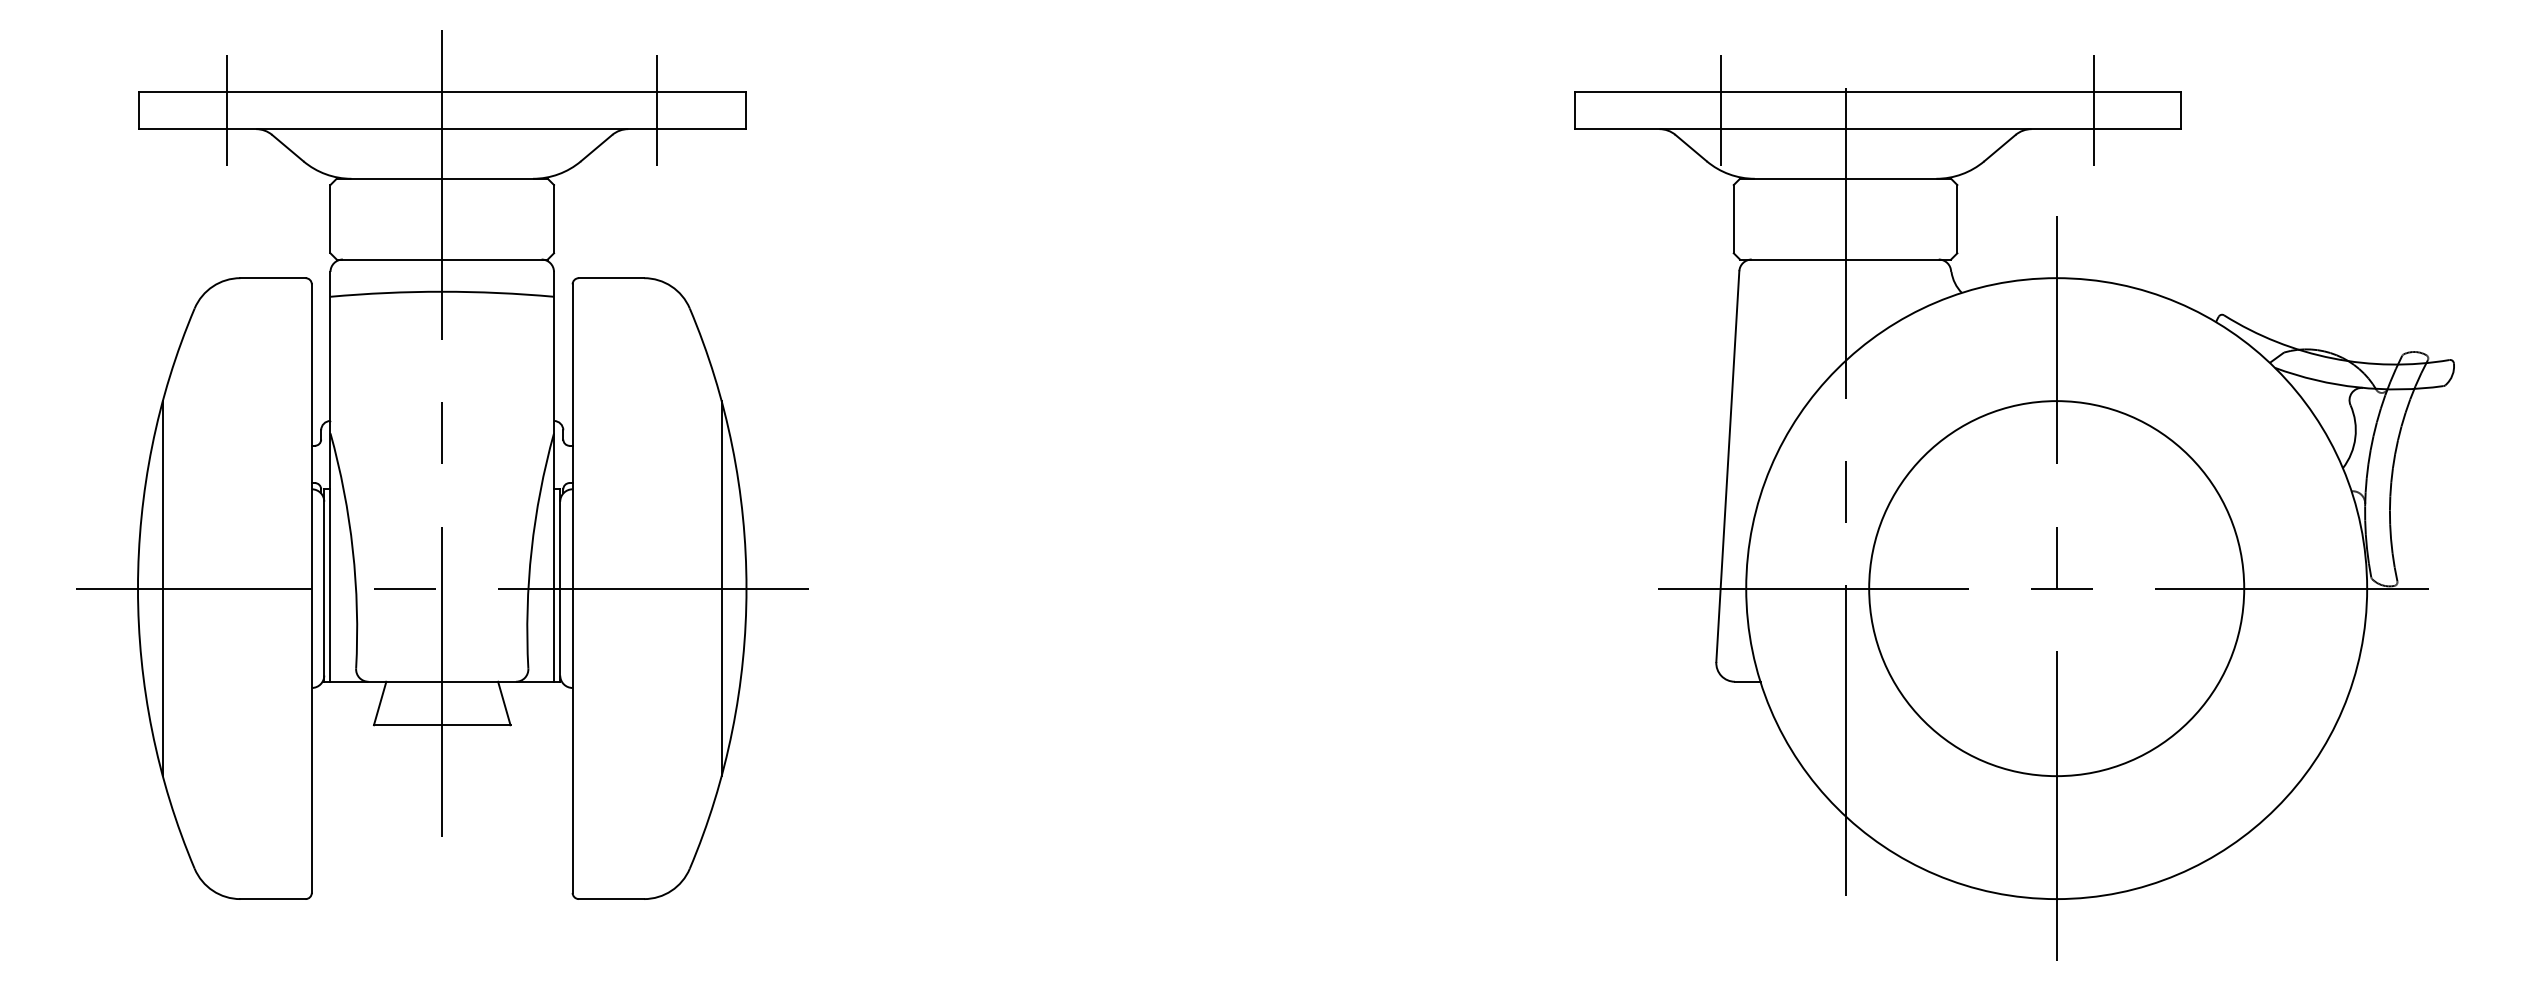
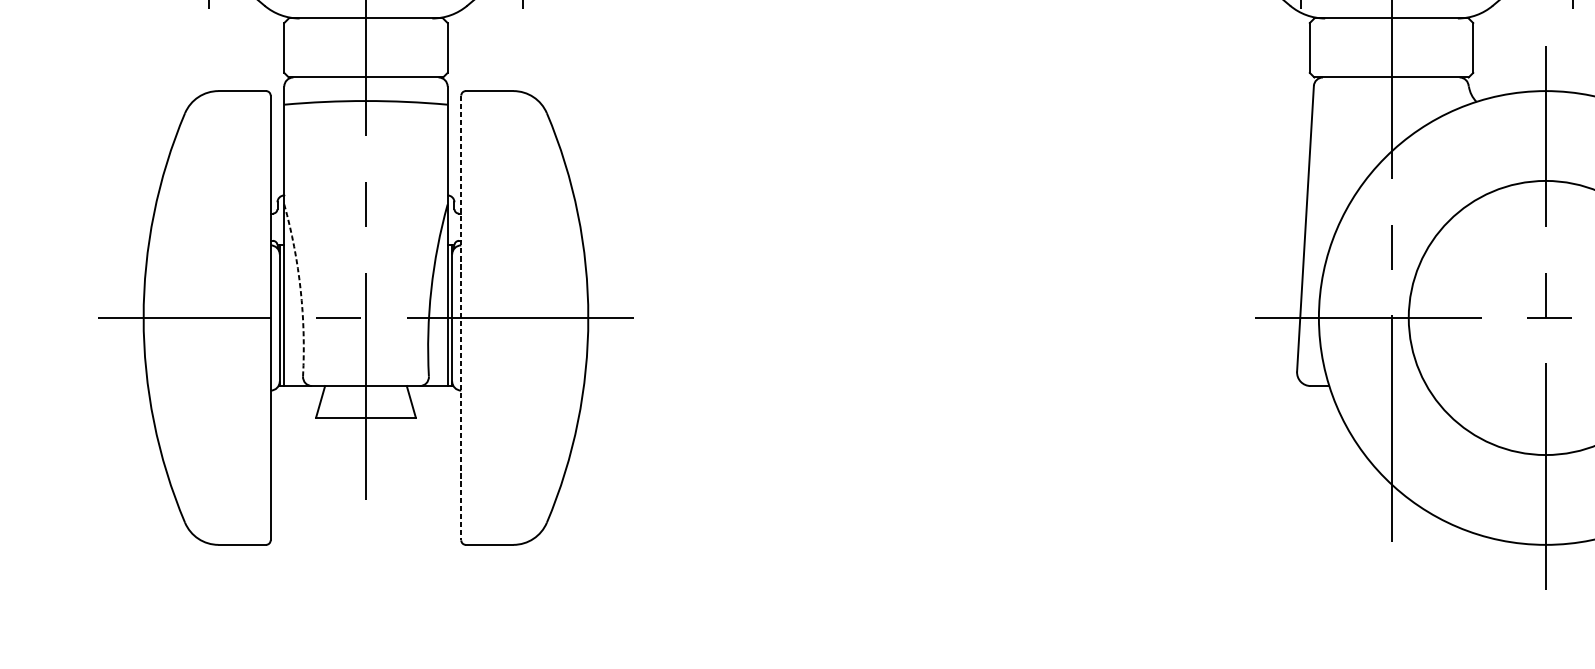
arc: (352, 550) -> (300, 290), solid -> dashed
line: (162, 588) -> (161, 317), removed
line: (721, 588) -> (570, 317), removed
line: (572, 589) -> (461, 318), solid -> dashed

